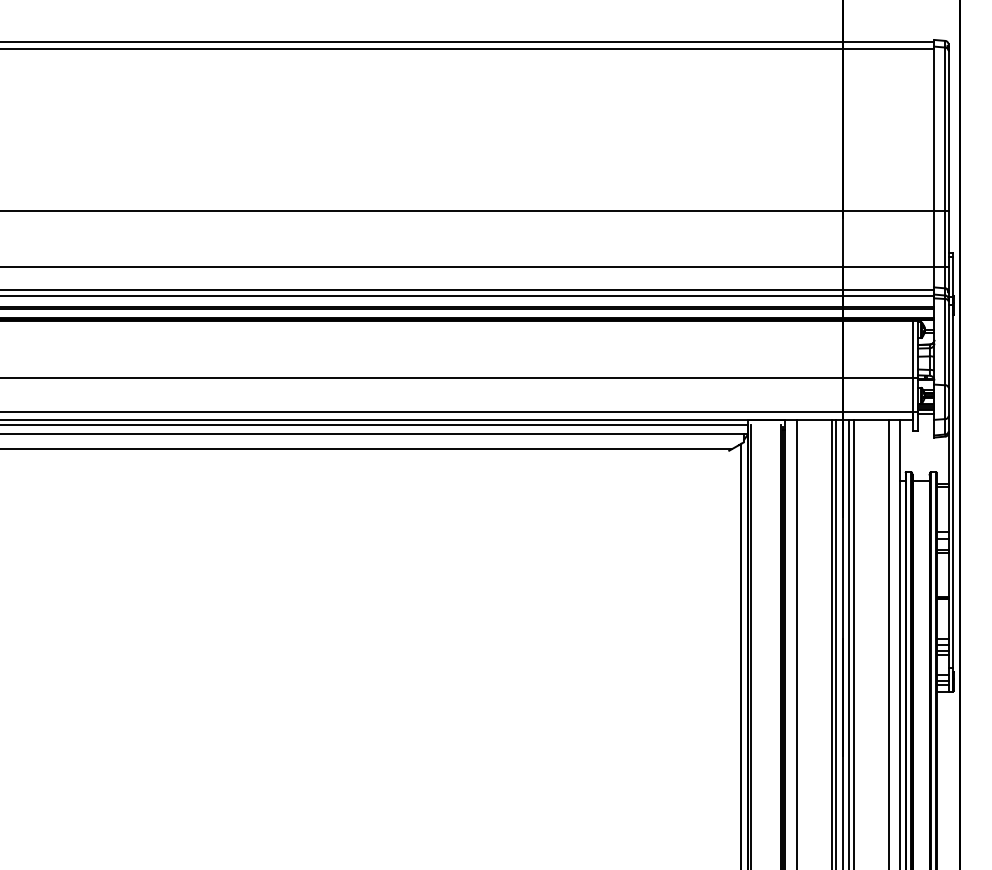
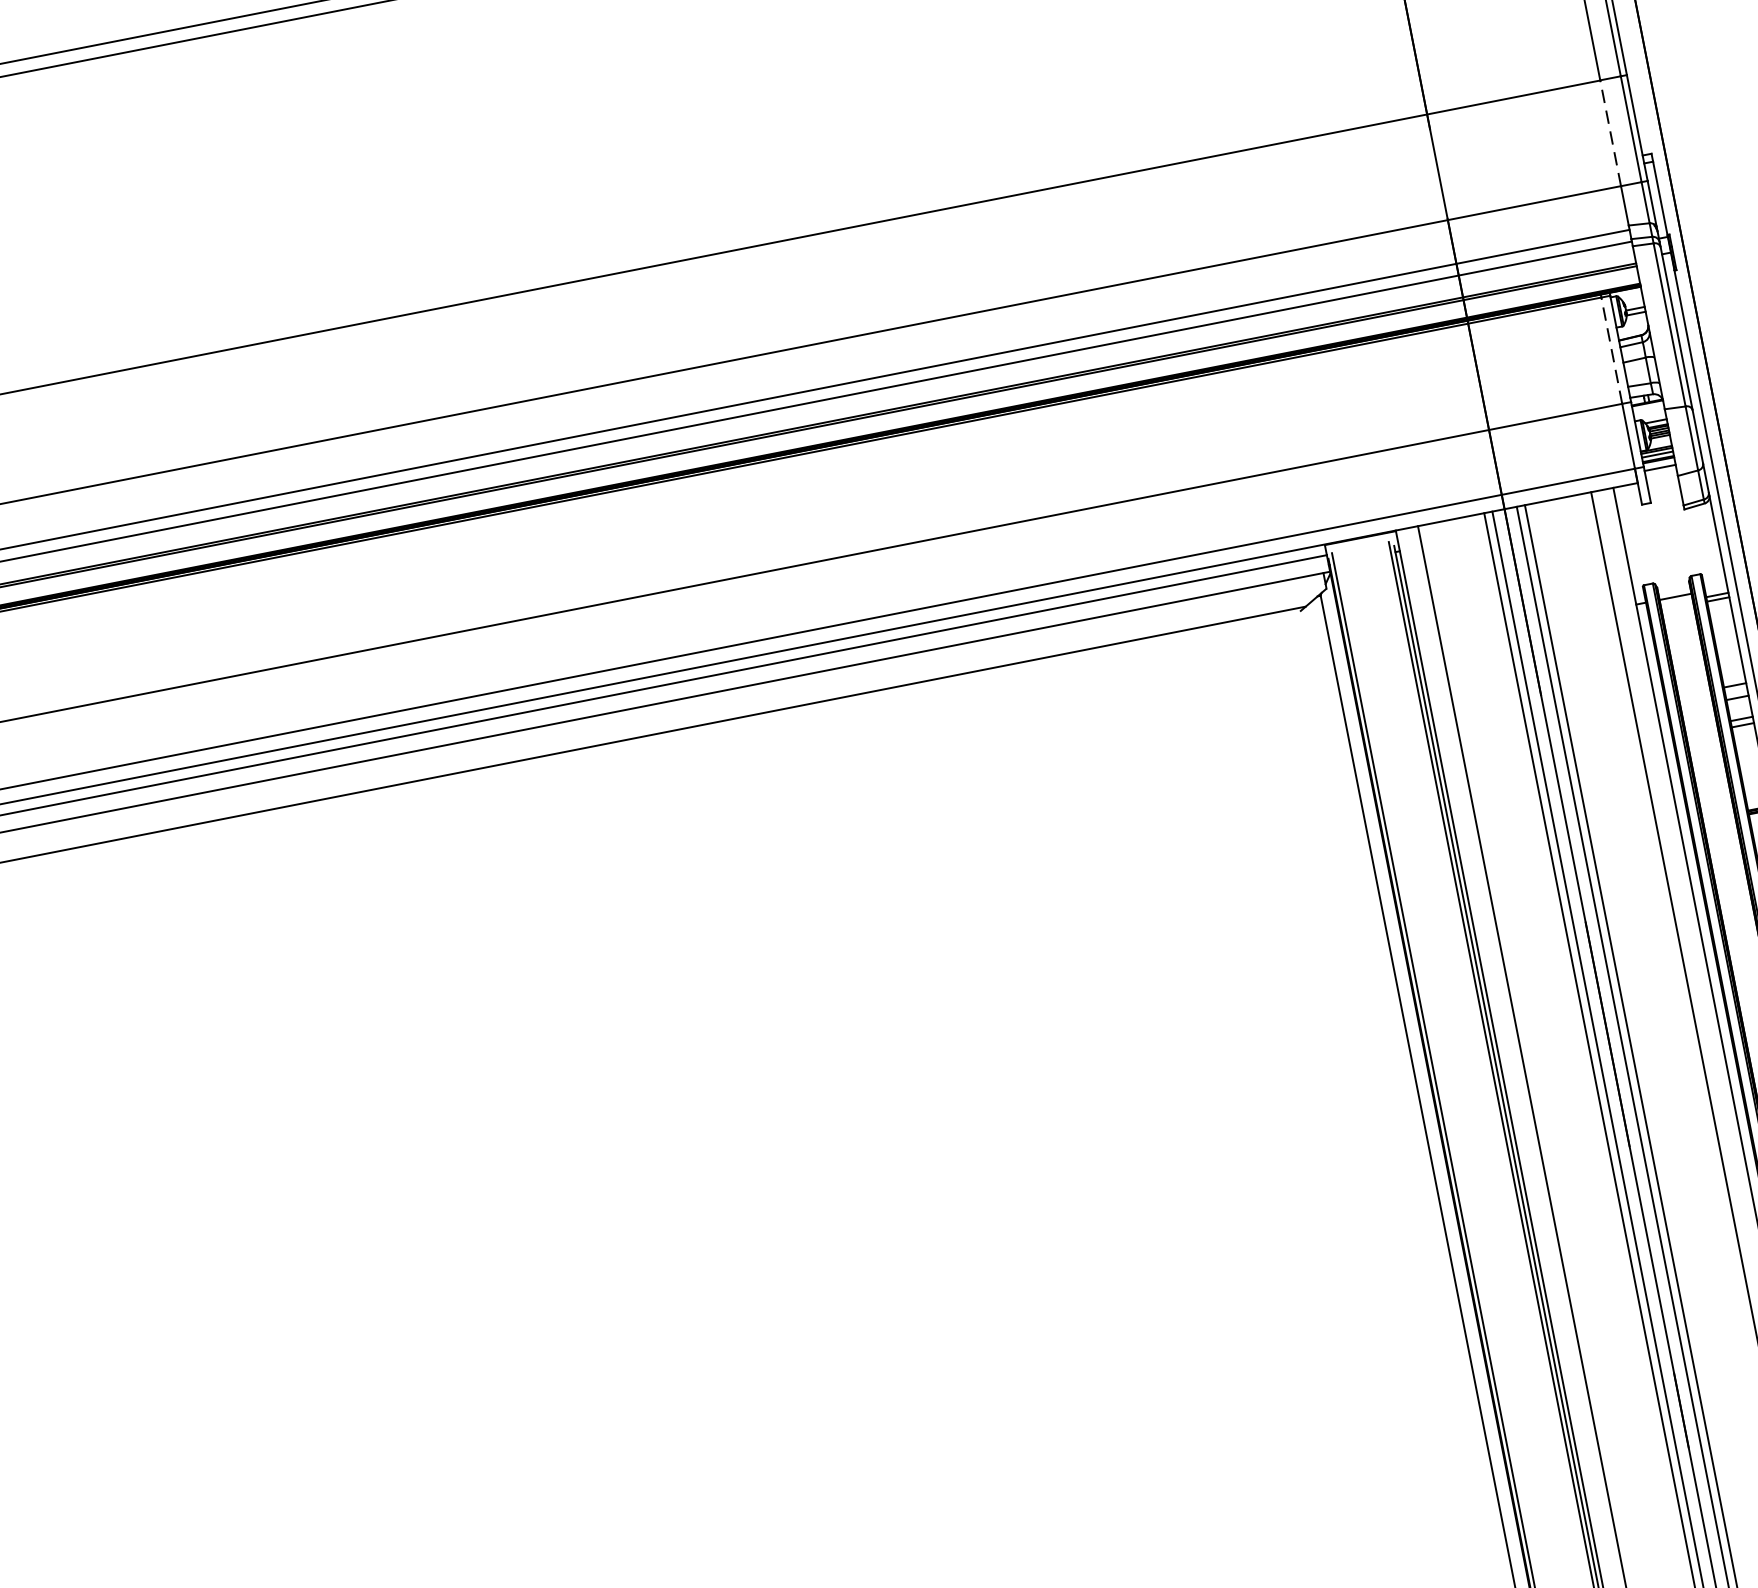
line: (934, 238) -> (1610, 133), solid -> dashed
line: (913, 348) -> (1611, 348), solid -> dashed

